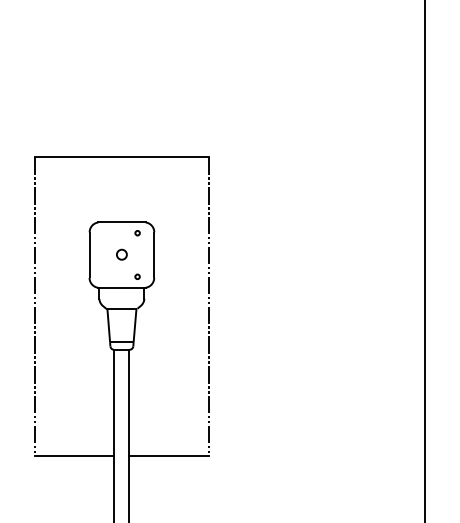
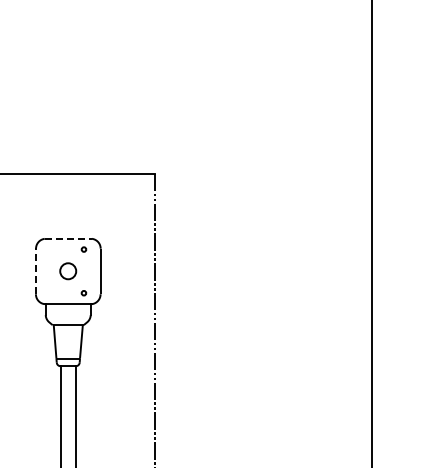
line: (122, 222) -> (68, 238), solid -> dashed
line: (89, 254) -> (35, 270), solid -> dashed
circle: (121, 254) -> (67, 270), size x1.6

